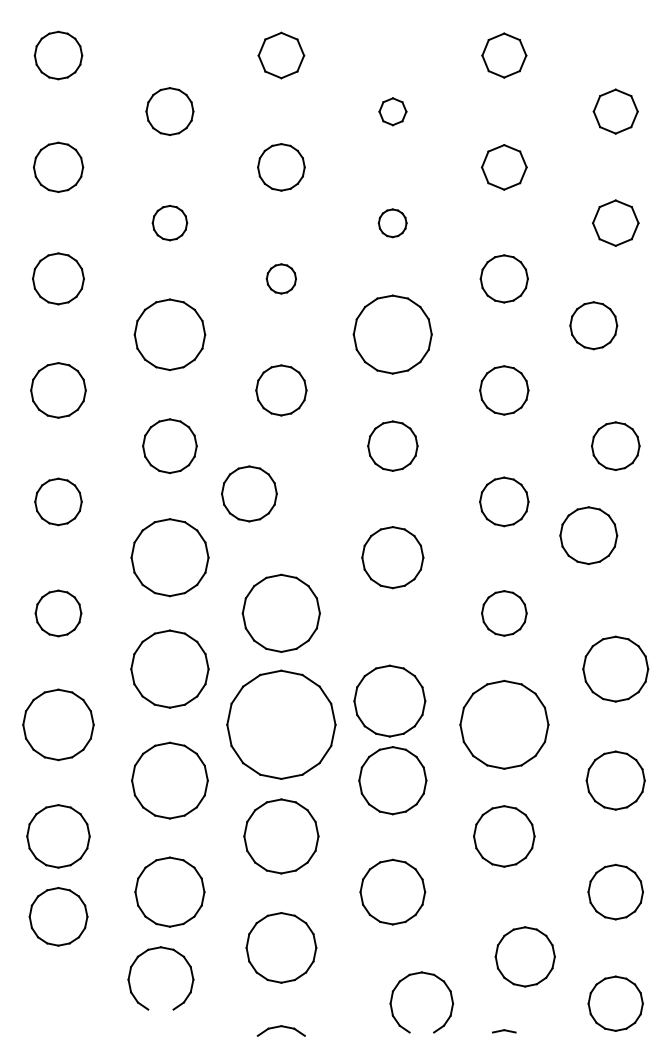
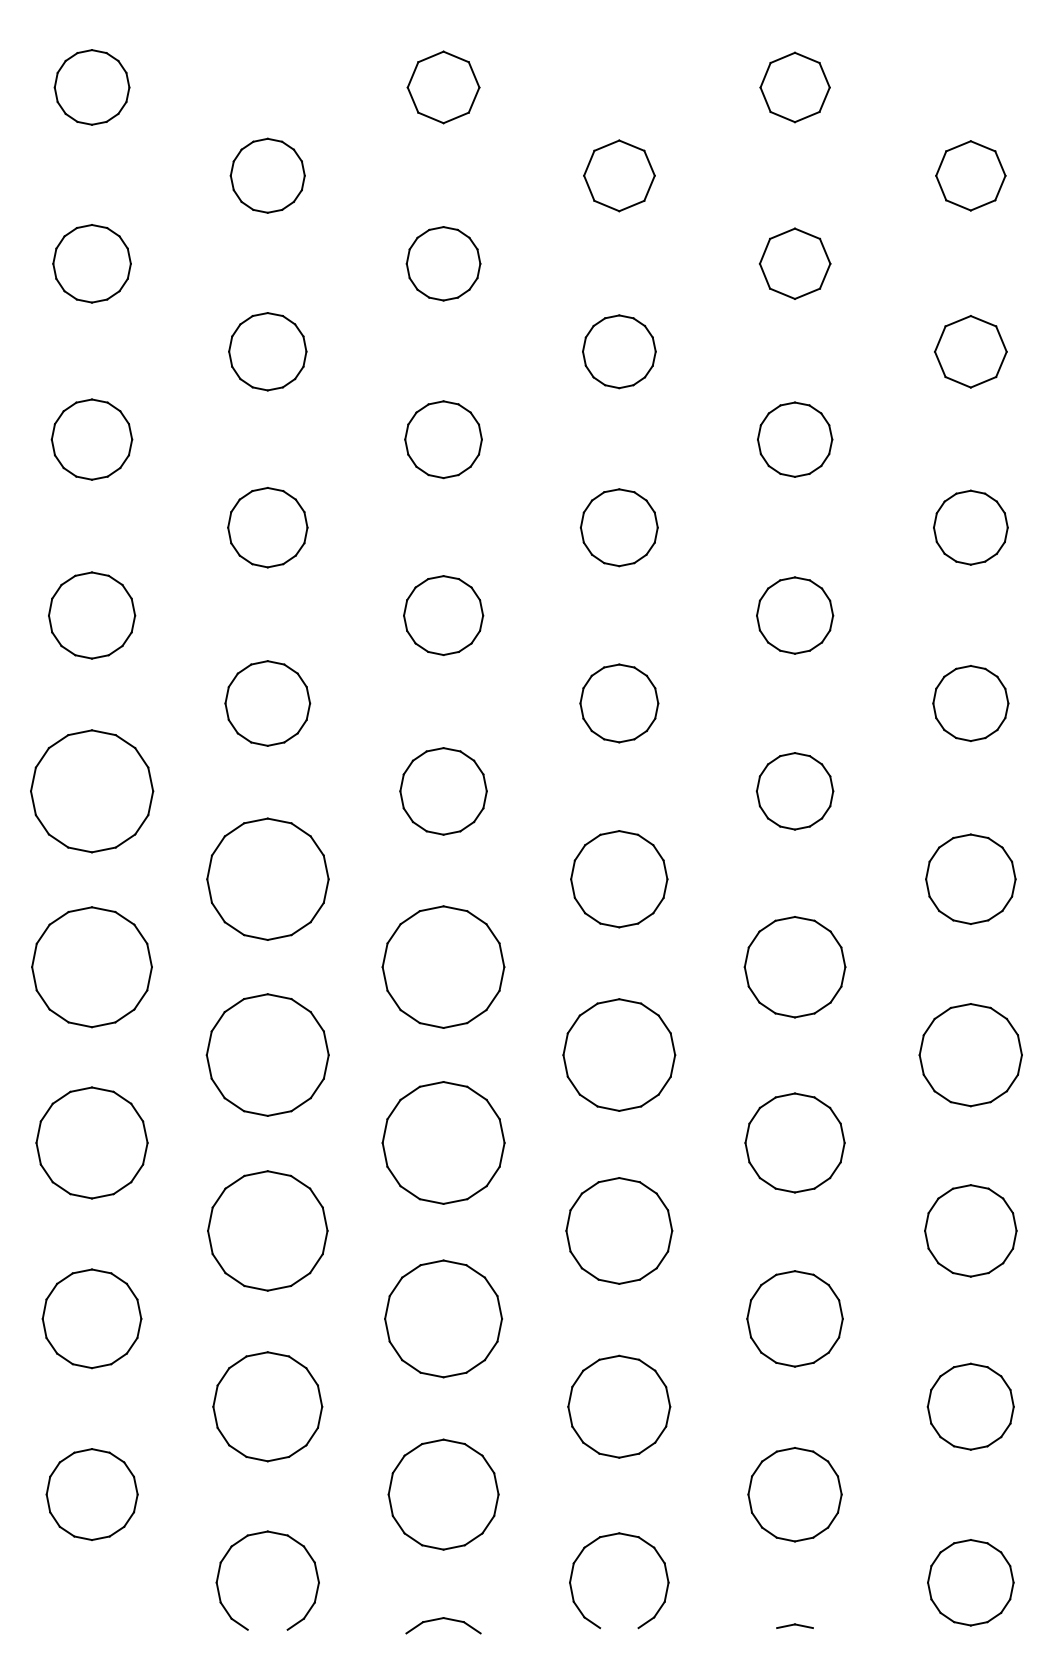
part: (392, 111) -> (618, 175), size x1.67
part: (169, 222) -> (267, 350), size x1.43
part: (392, 223) -> (618, 352), size x1.67
part: (281, 278) -> (443, 439), size x1.67
part: (593, 325) -> (970, 527), moved
part: (169, 334) -> (267, 527), size x0.71
part: (392, 334) -> (618, 527), size x0.62
part: (249, 493) -> (443, 790), moved
part: (58, 501) -> (92, 790), size x1.67
part: (588, 535) -> (970, 879), moved
part: (58, 613) -> (92, 967), size x1.67
part: (504, 613) -> (795, 967), size x1.43
part: (389, 700) -> (618, 1054), moved
part: (281, 724) -> (443, 1142), size x0.71
part: (503, 724) -> (793, 1142), size x0.71
part: (58, 916) -> (92, 1494), moved
part: (156, 949) -> (260, 1535), moved
part: (524, 956) -> (793, 1494), moved
part: (417, 974) -> (612, 1536), moved

